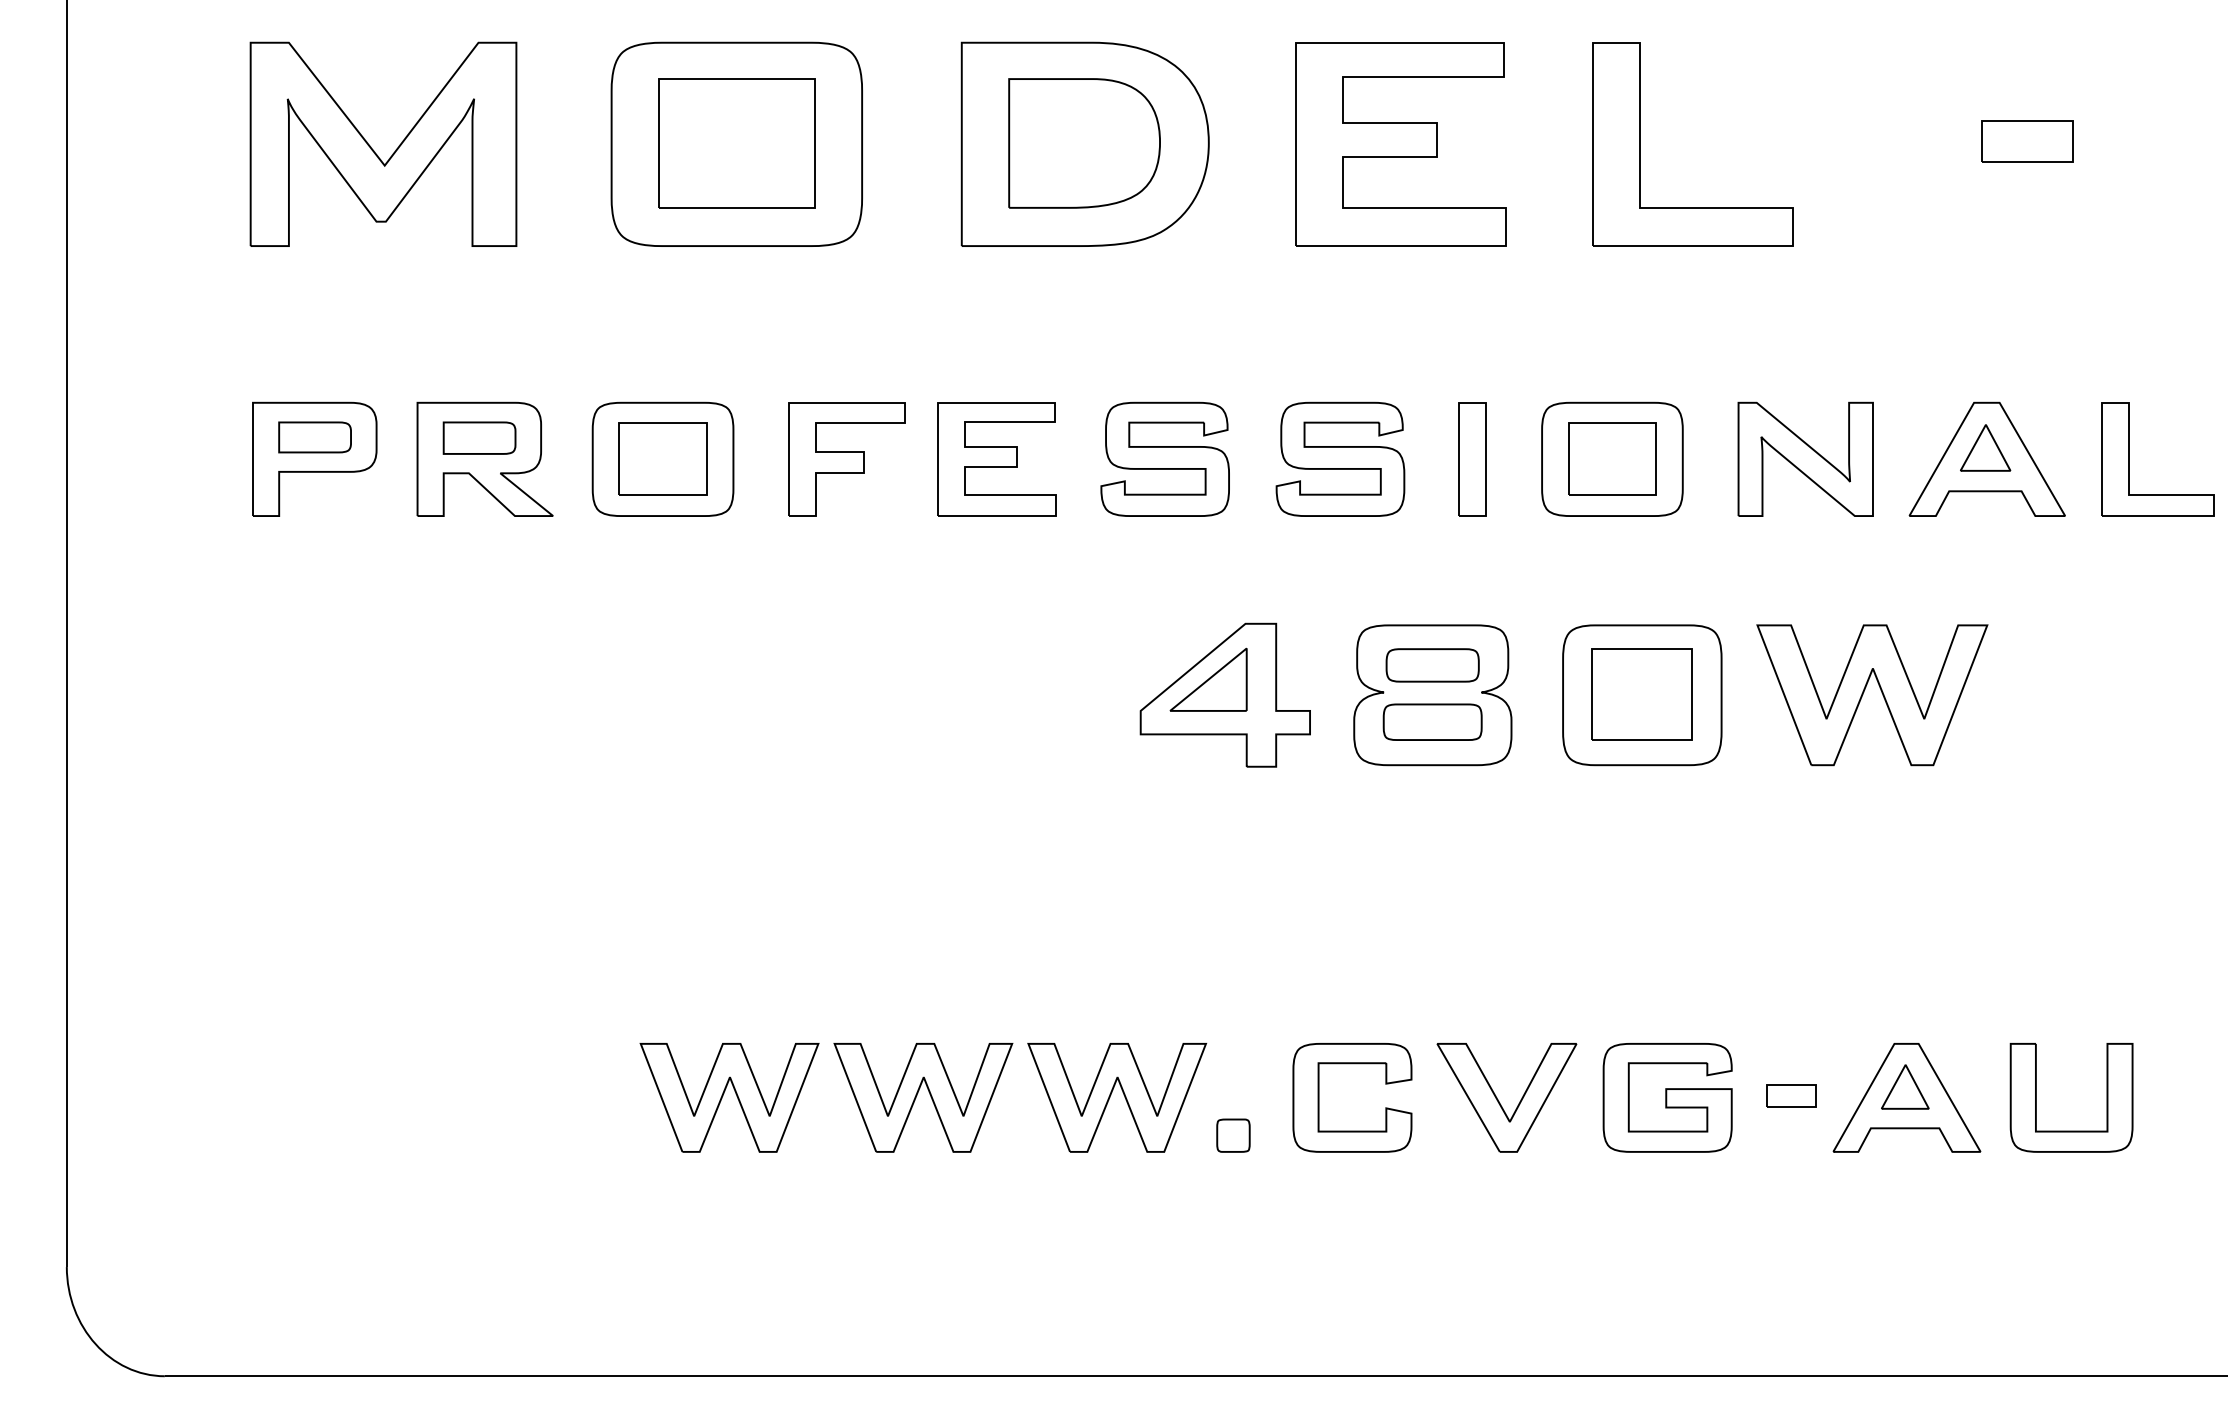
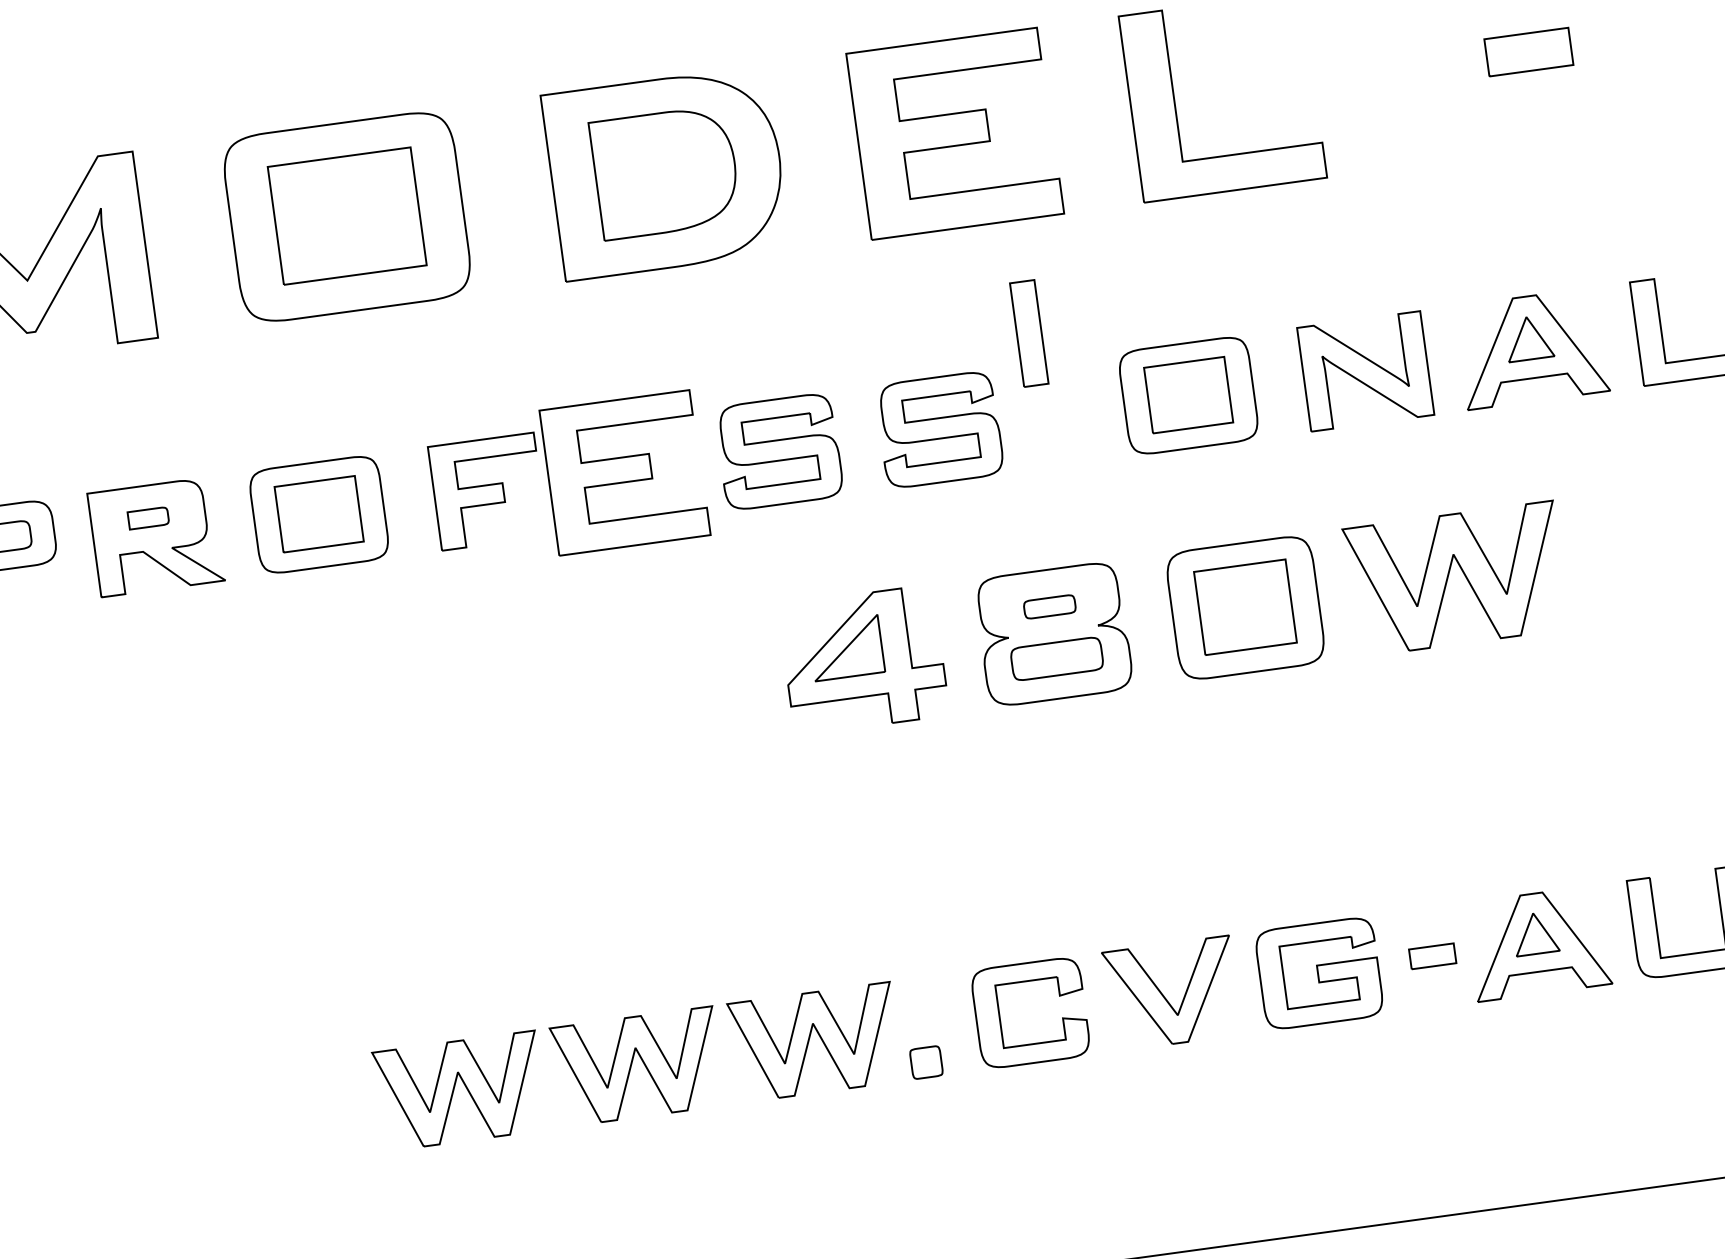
part: (479, 437) -> (148, 517), size x0.6
part: (996, 459) -> (624, 473), size x1.4
part: (1472, 459) -> (1029, 333), moved
part: (1432, 665) -> (1049, 606), size x0.6

